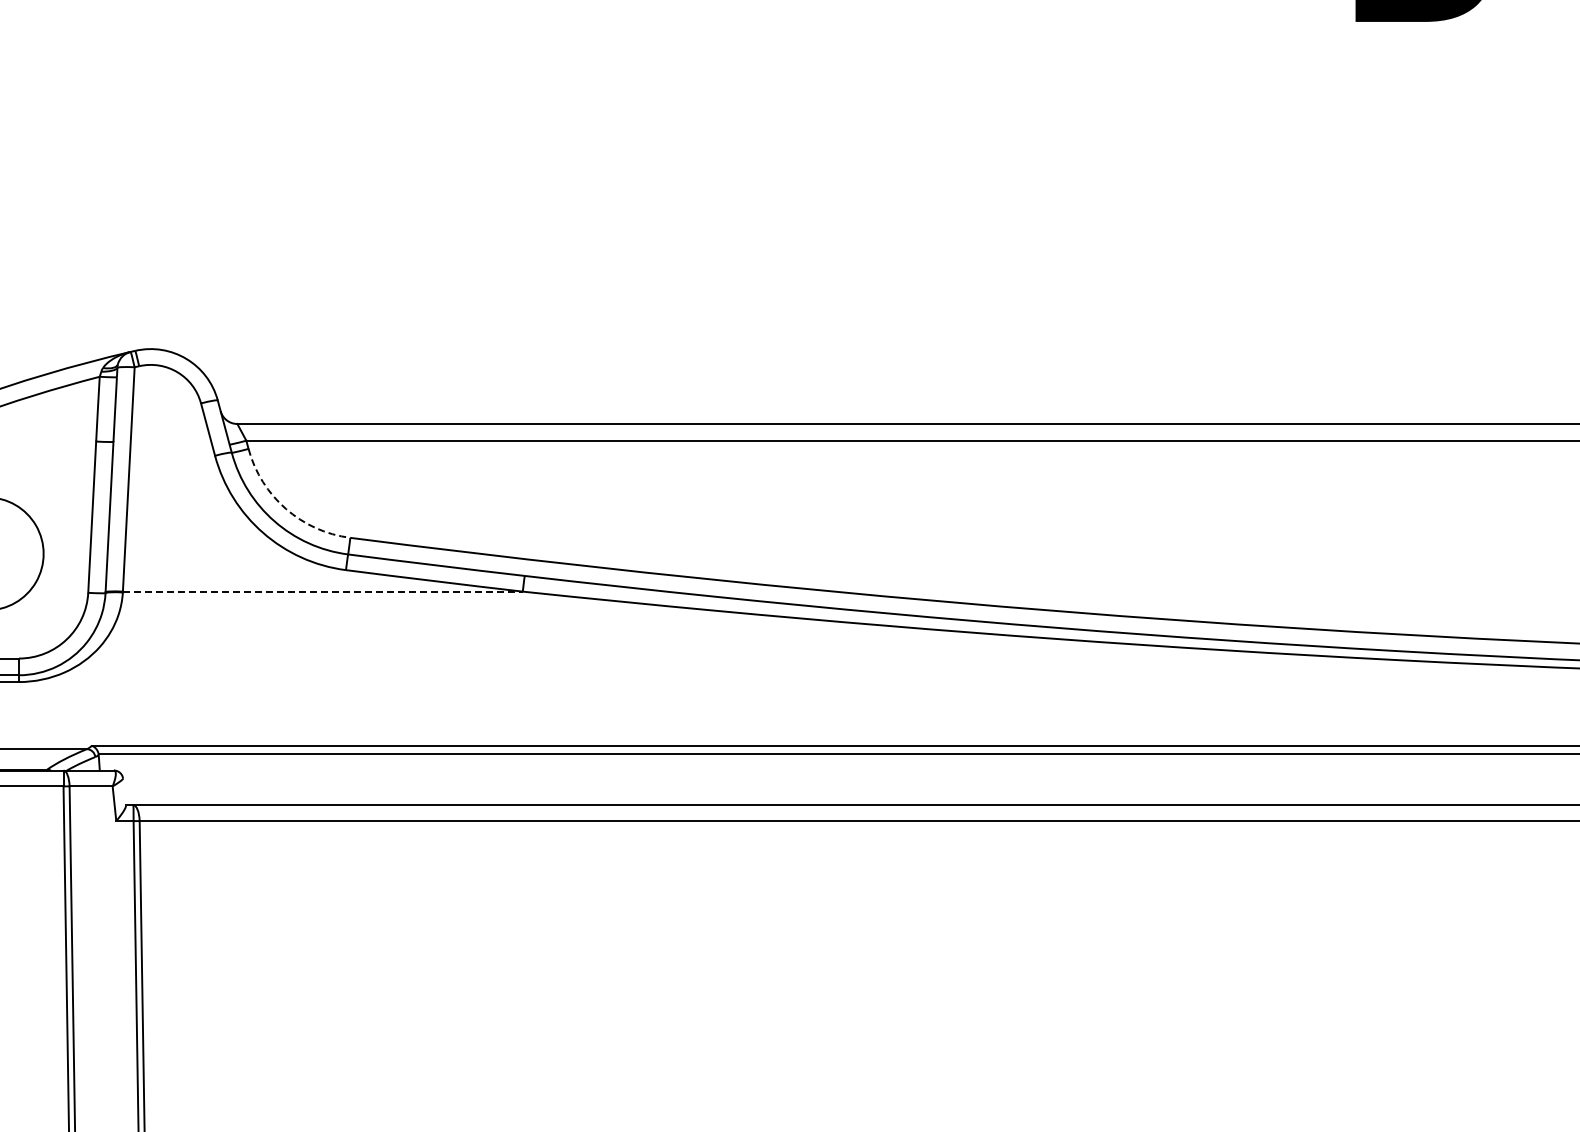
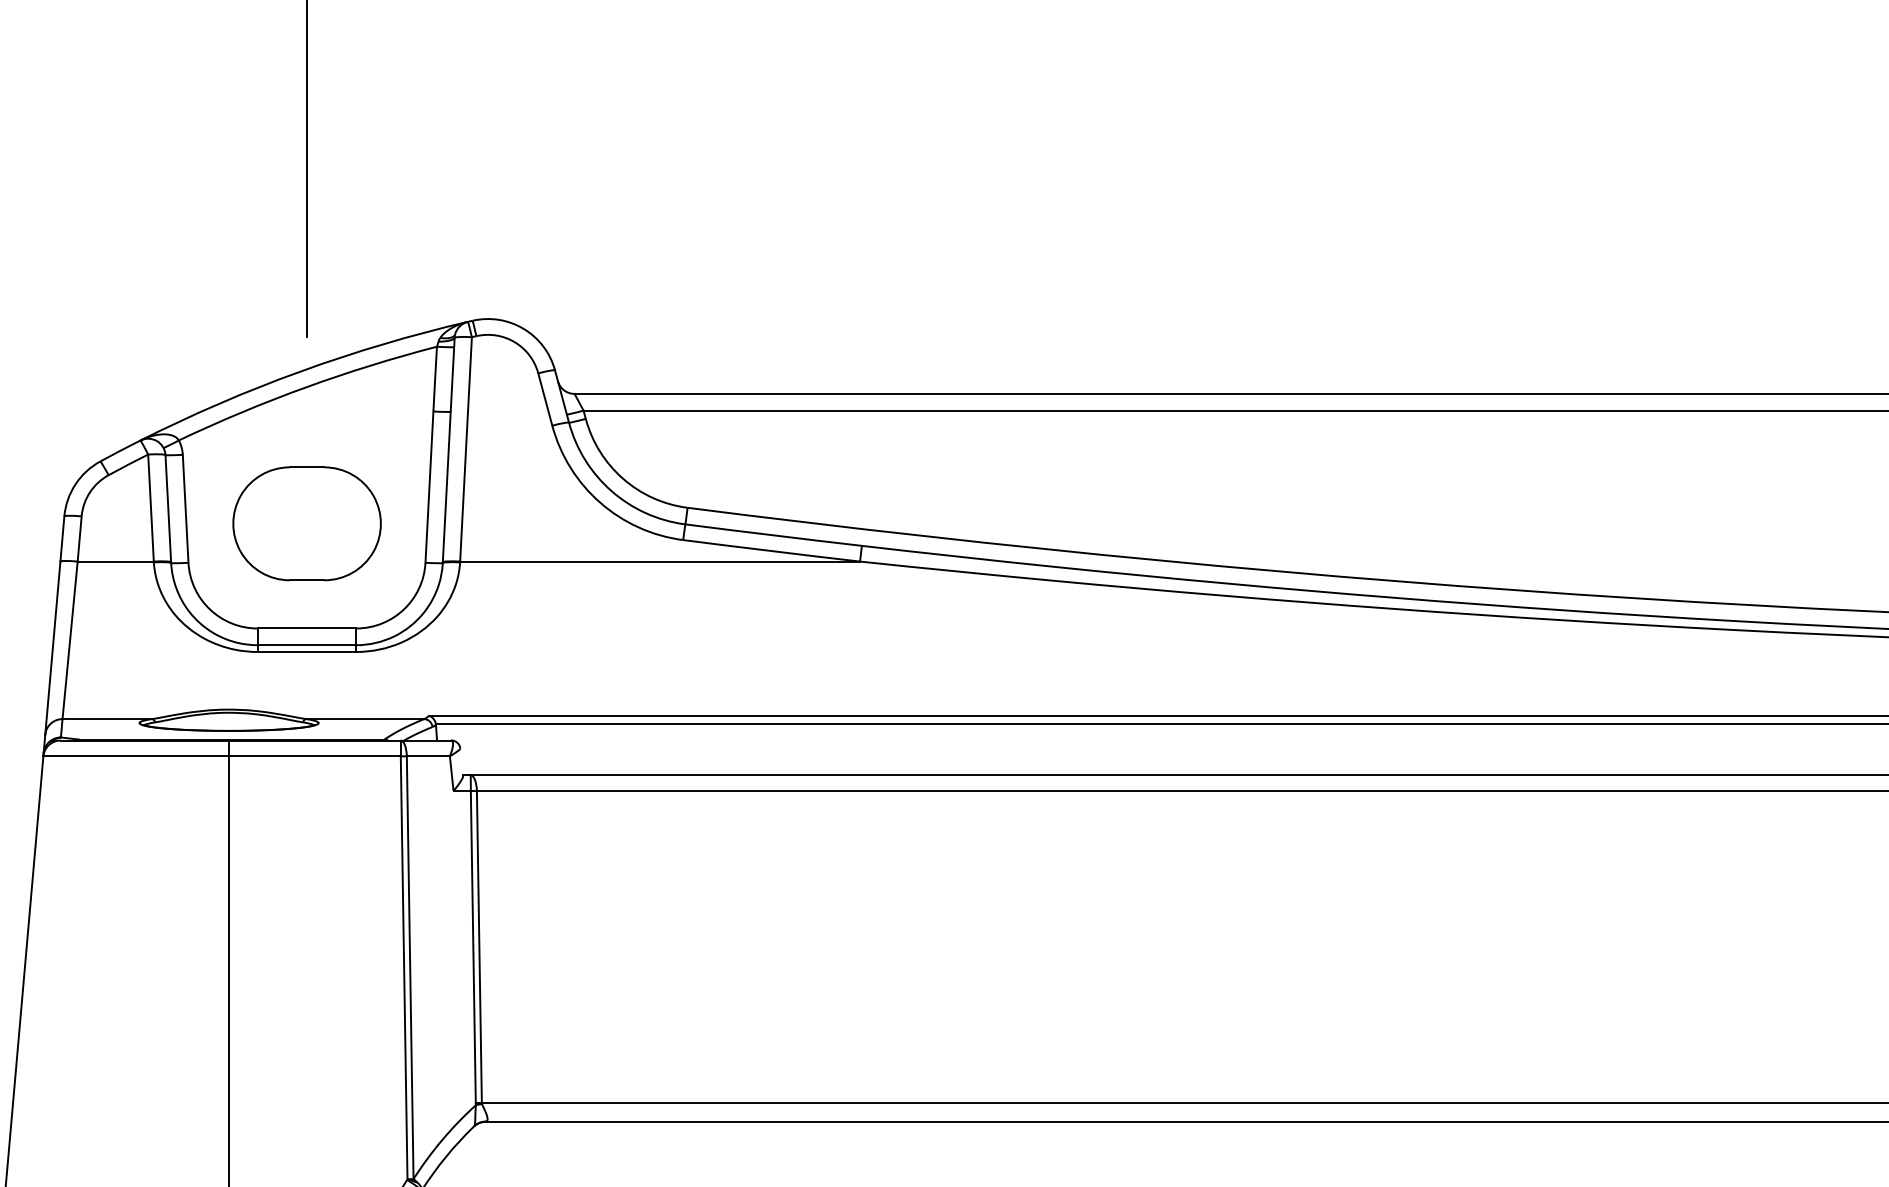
arc: (286, 508) -> (623, 478), dashed -> solid
line: (323, 591) -> (660, 561), dashed -> solid

